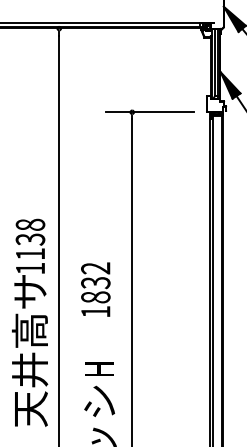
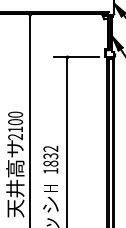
text: (30, 246) -> (15, 125), 1138 -> 2100
text: (95, 289) -> (50, 159), moved

